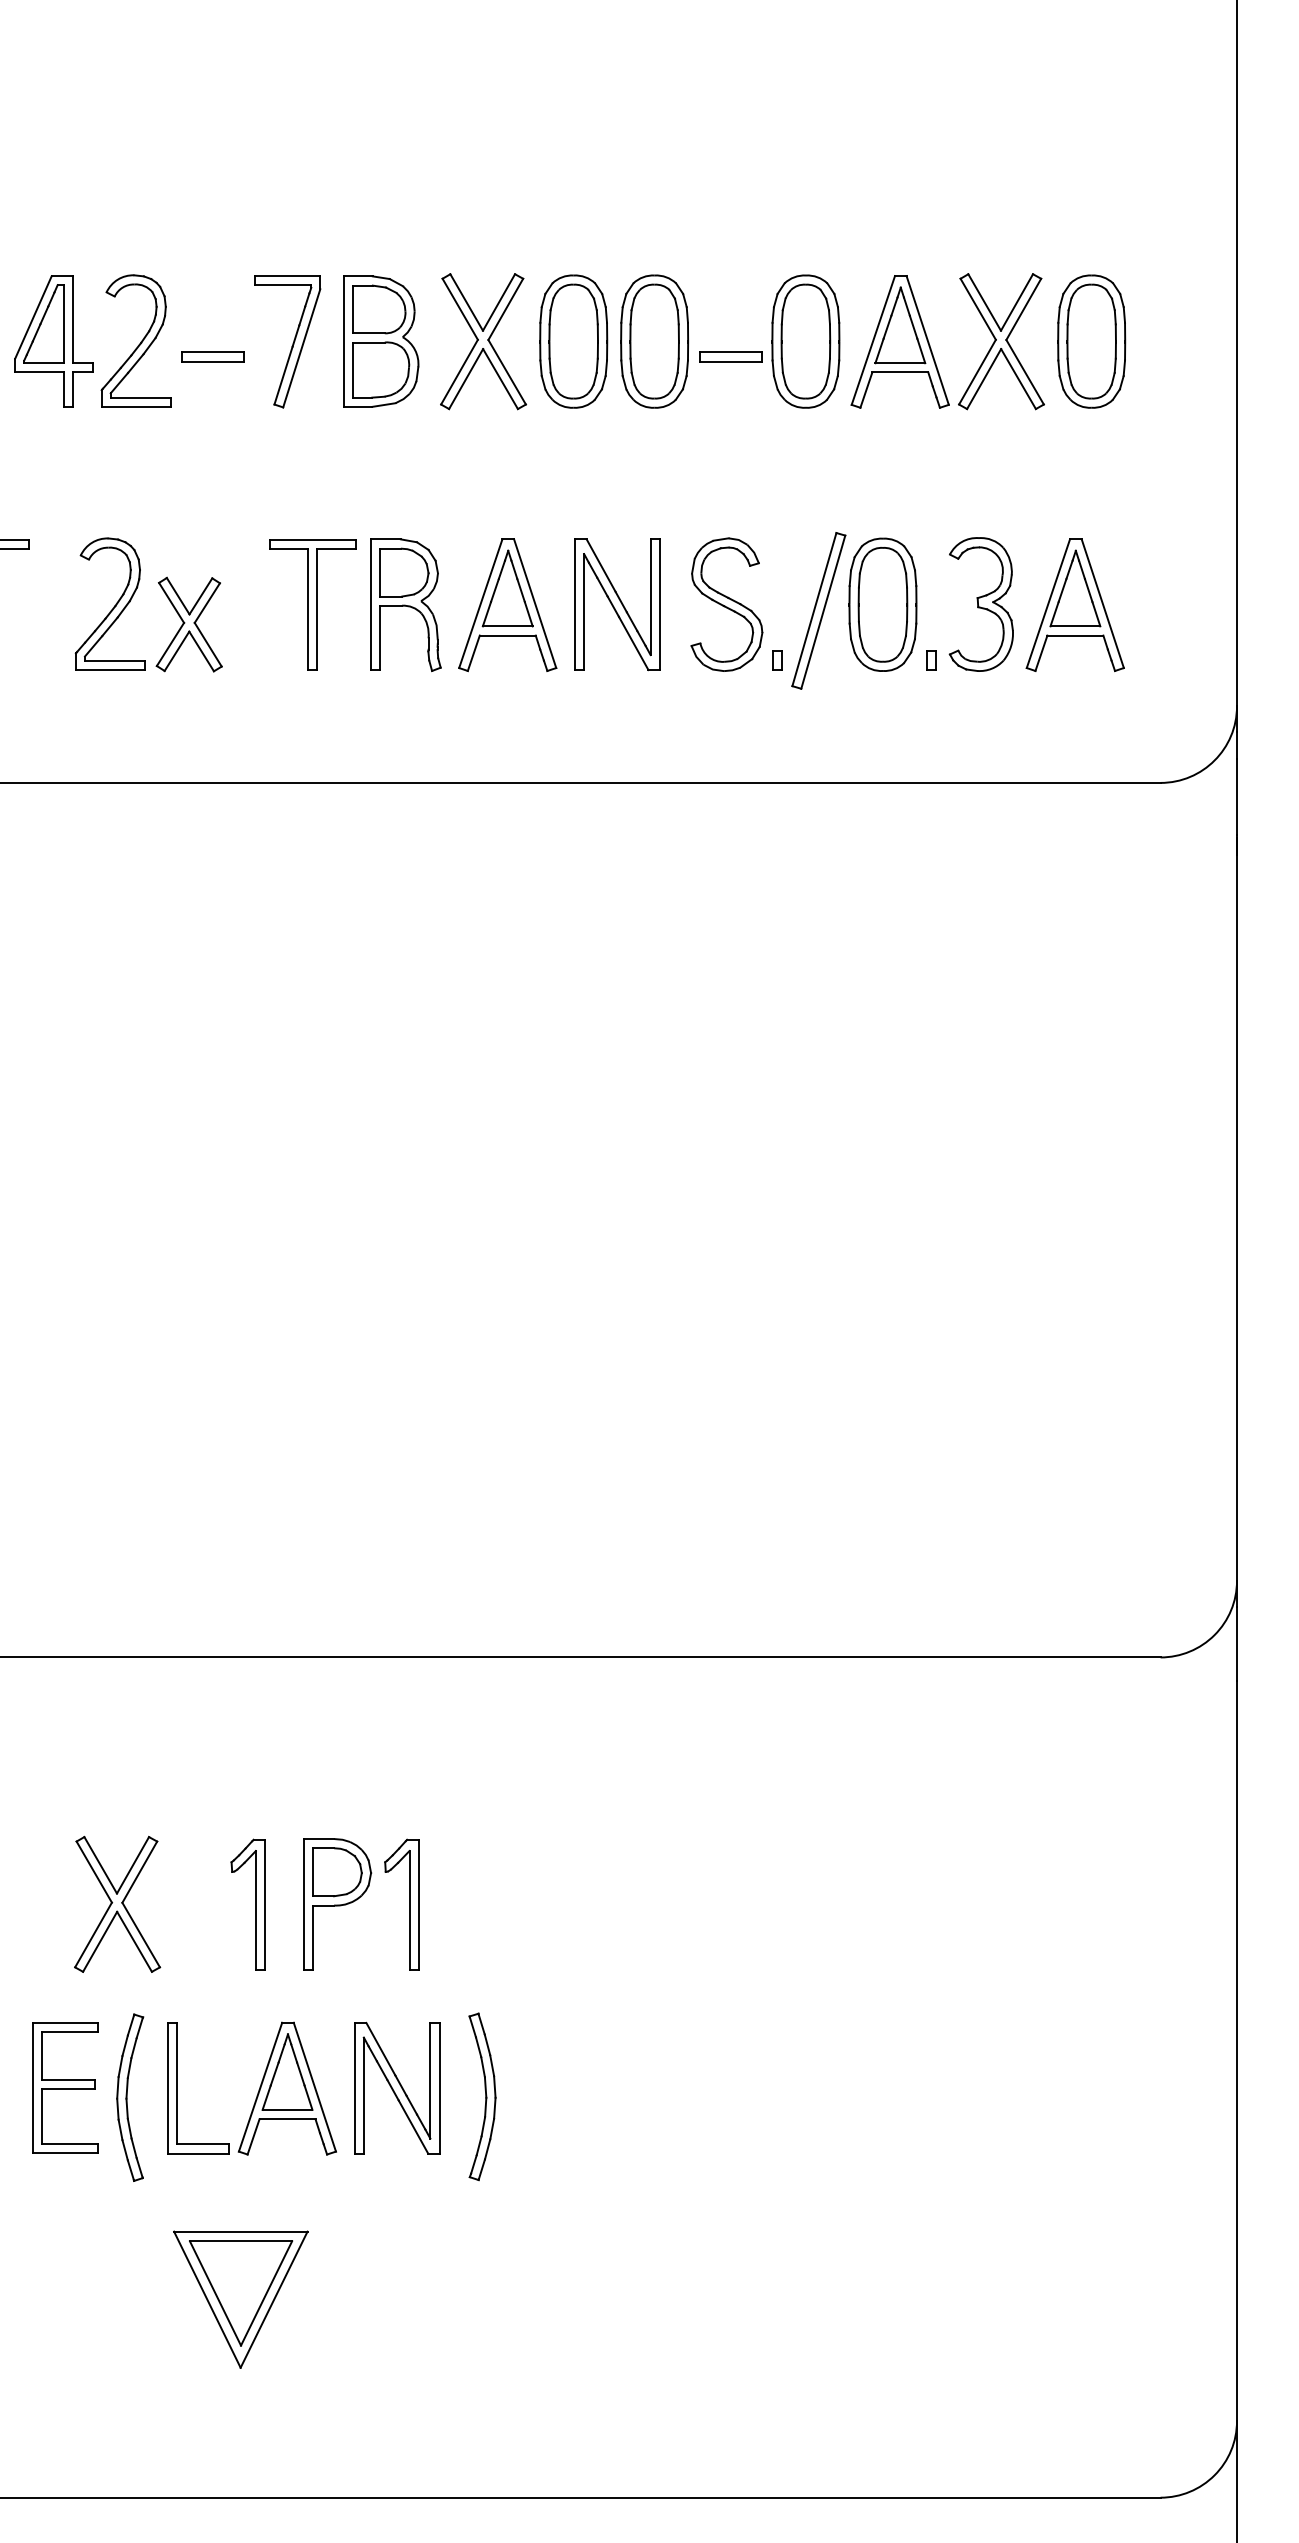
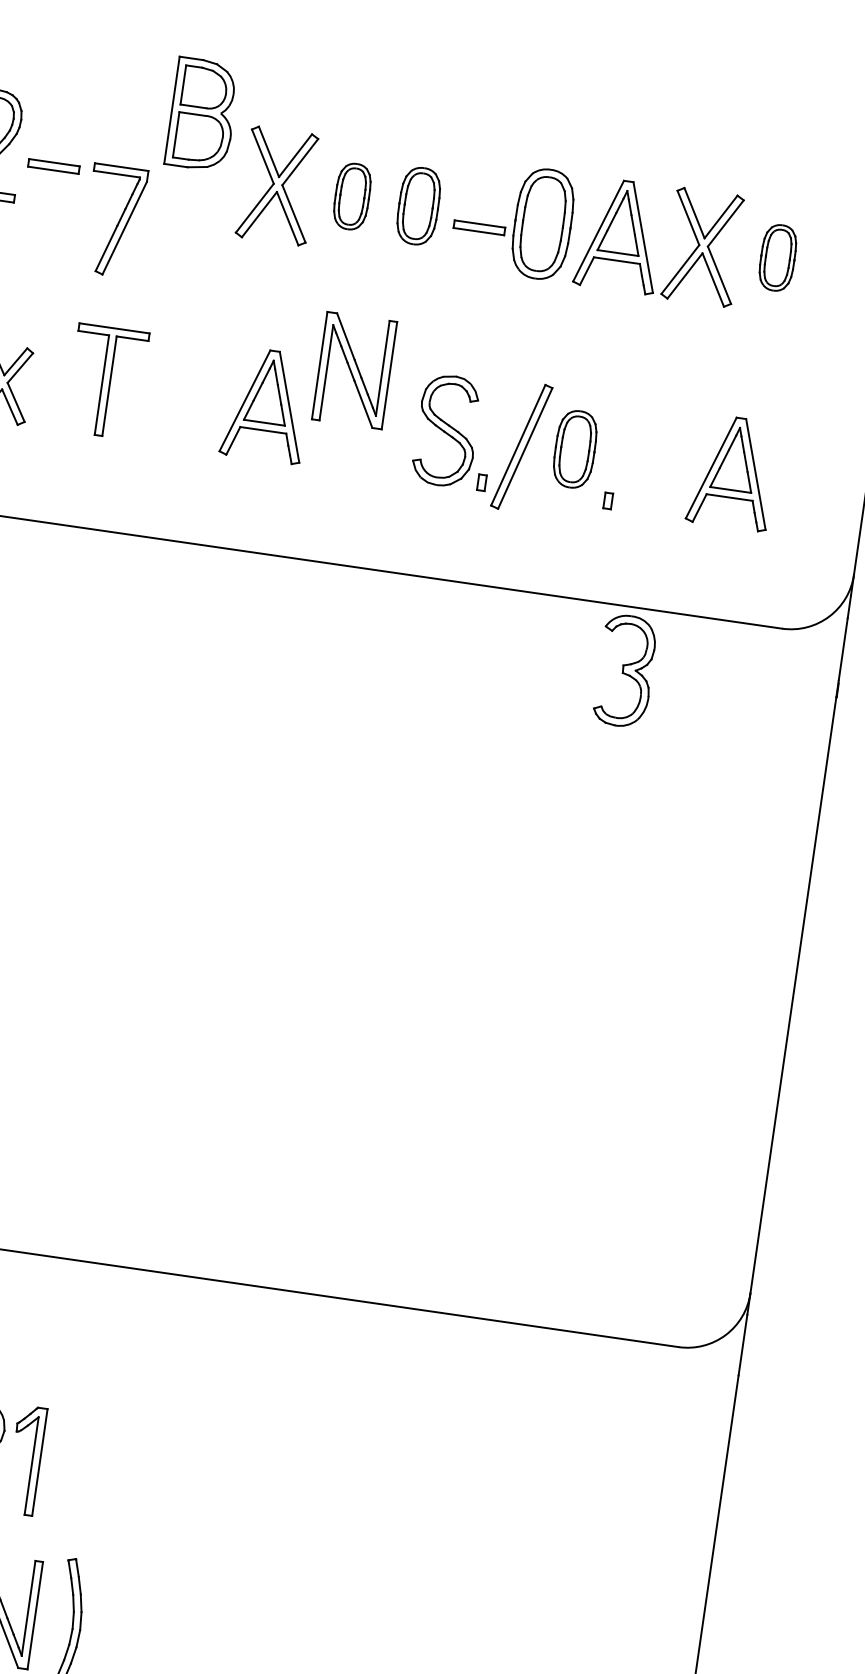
part: (287, 341) -> (113, 220), moved
part: (381, 341) -> (202, 114), moved
part: (573, 341) -> (352, 196), size x0.6
part: (654, 341) -> (418, 206), size x0.7
part: (1091, 341) -> (777, 257), size x0.6
part: (617, 604) -> (354, 370), moved
part: (882, 604) -> (574, 449), size x0.7
part: (980, 604) -> (625, 671), moved
part: (405, 605) -> (182, 393), removed

